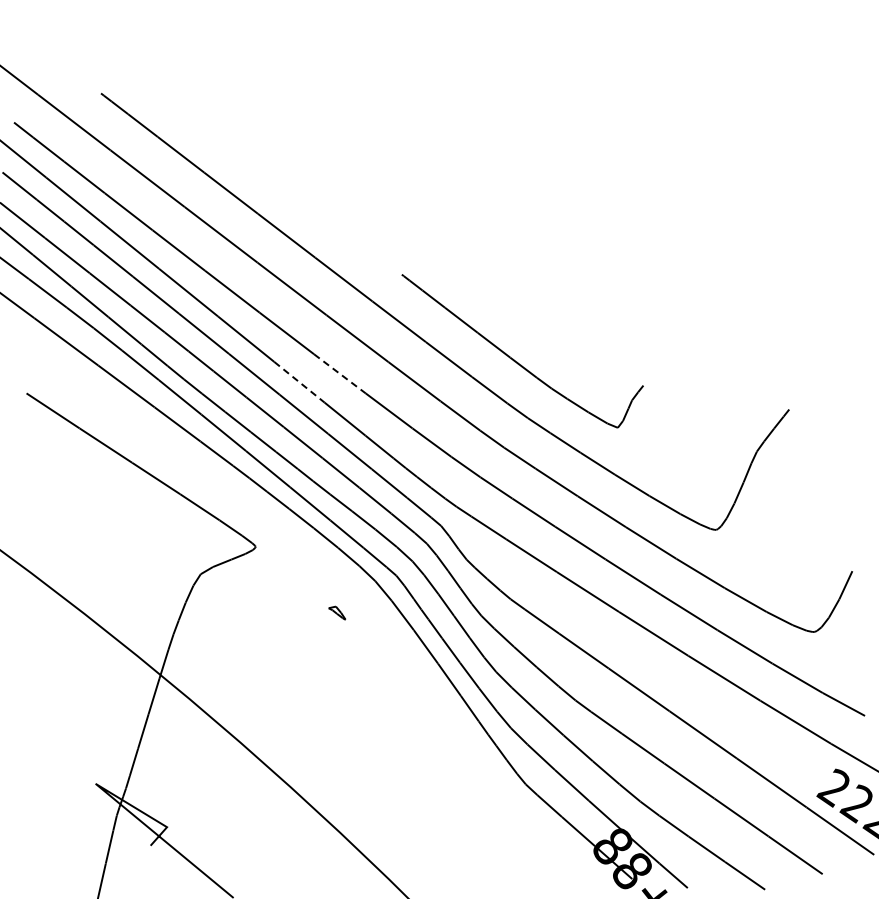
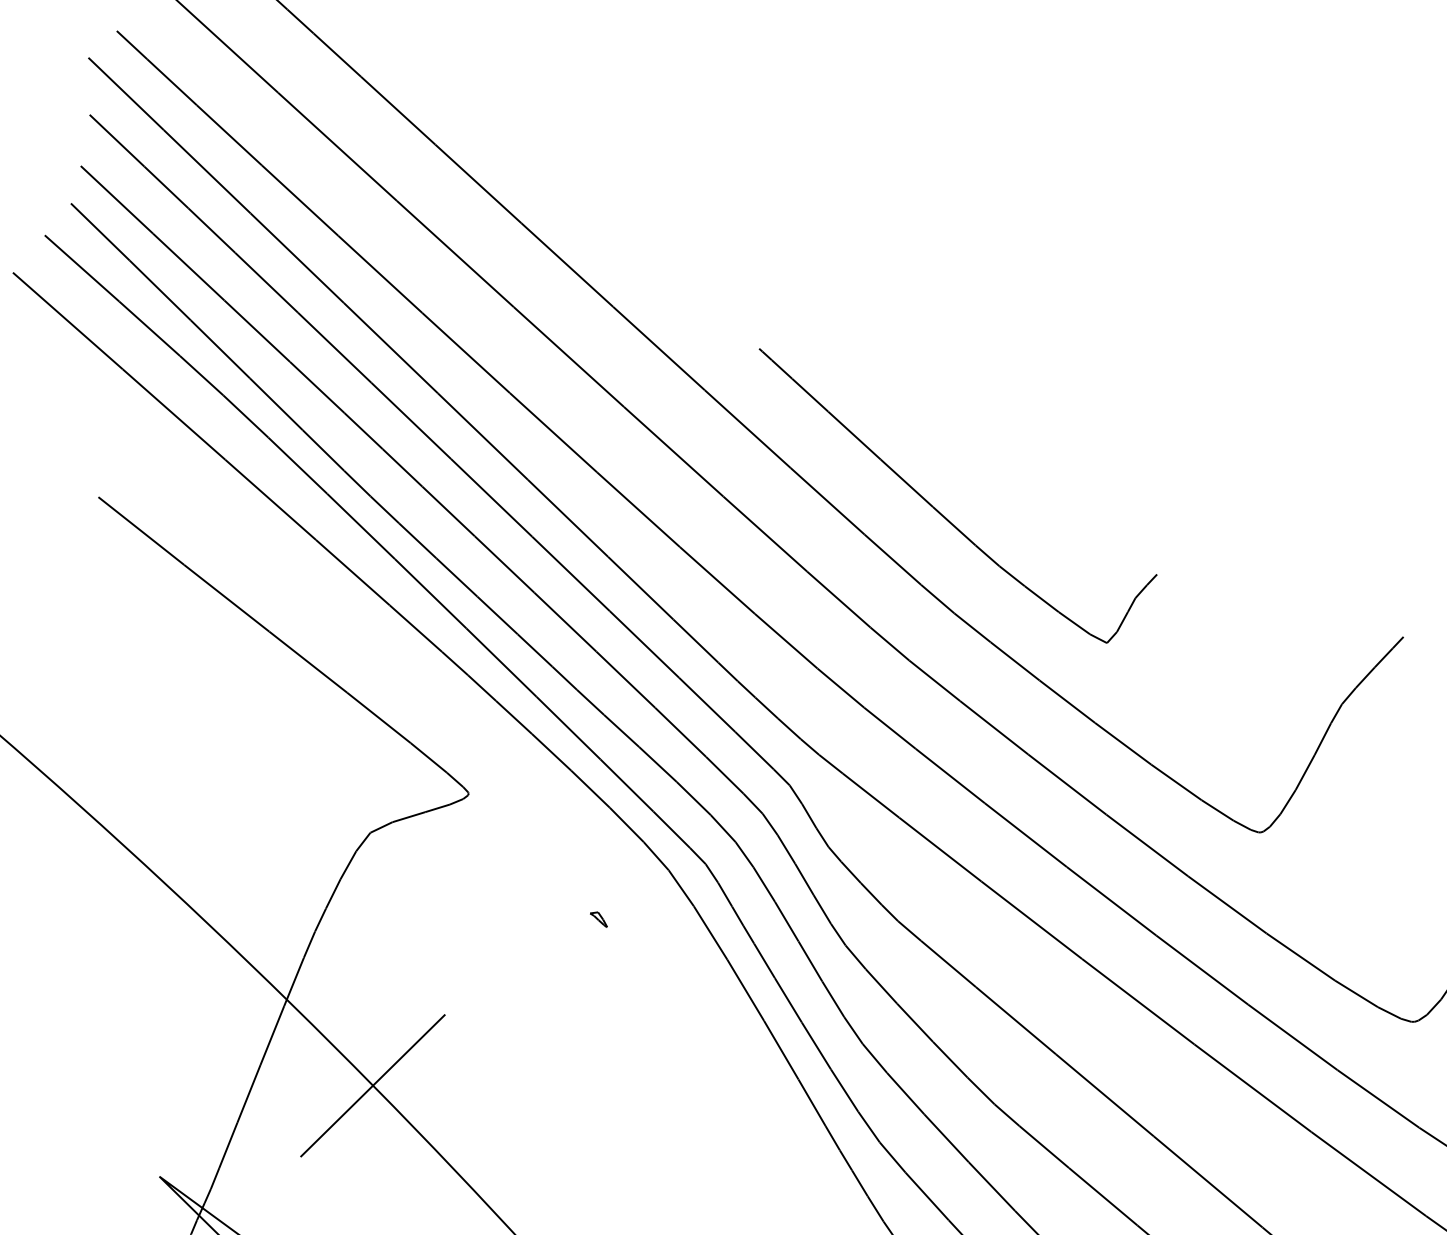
line: (340, 374) -> (639, 510), dashed -> solid
line: (299, 382) -> (567, 518), dashed -> solid
part: (337, 612) -> (599, 918), size x0.62
line: (214, 720) -> (372, 1085), added

